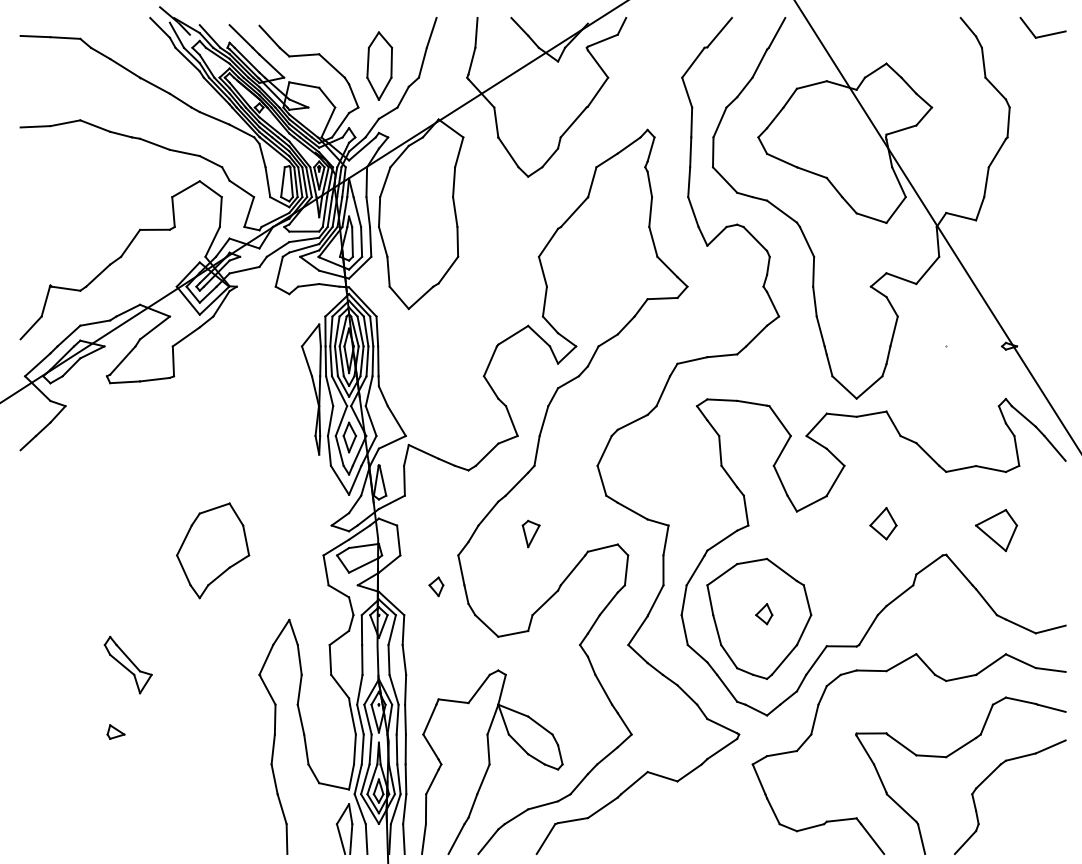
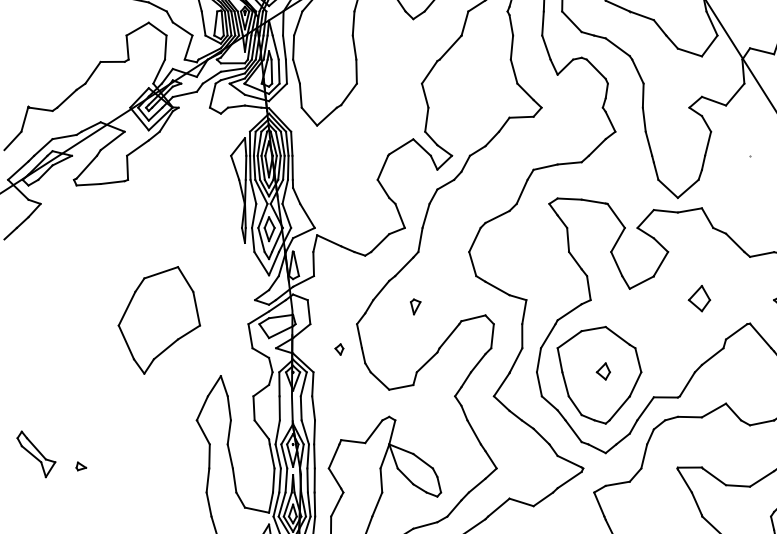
part: (530, 533) -> (415, 306), size x0.7
part: (213, 550) -> (159, 320), size x1.4
part: (436, 586) -> (339, 349), size x0.7
part: (127, 664) -> (35, 453), moved
part: (115, 731) -> (80, 465), size x0.7

